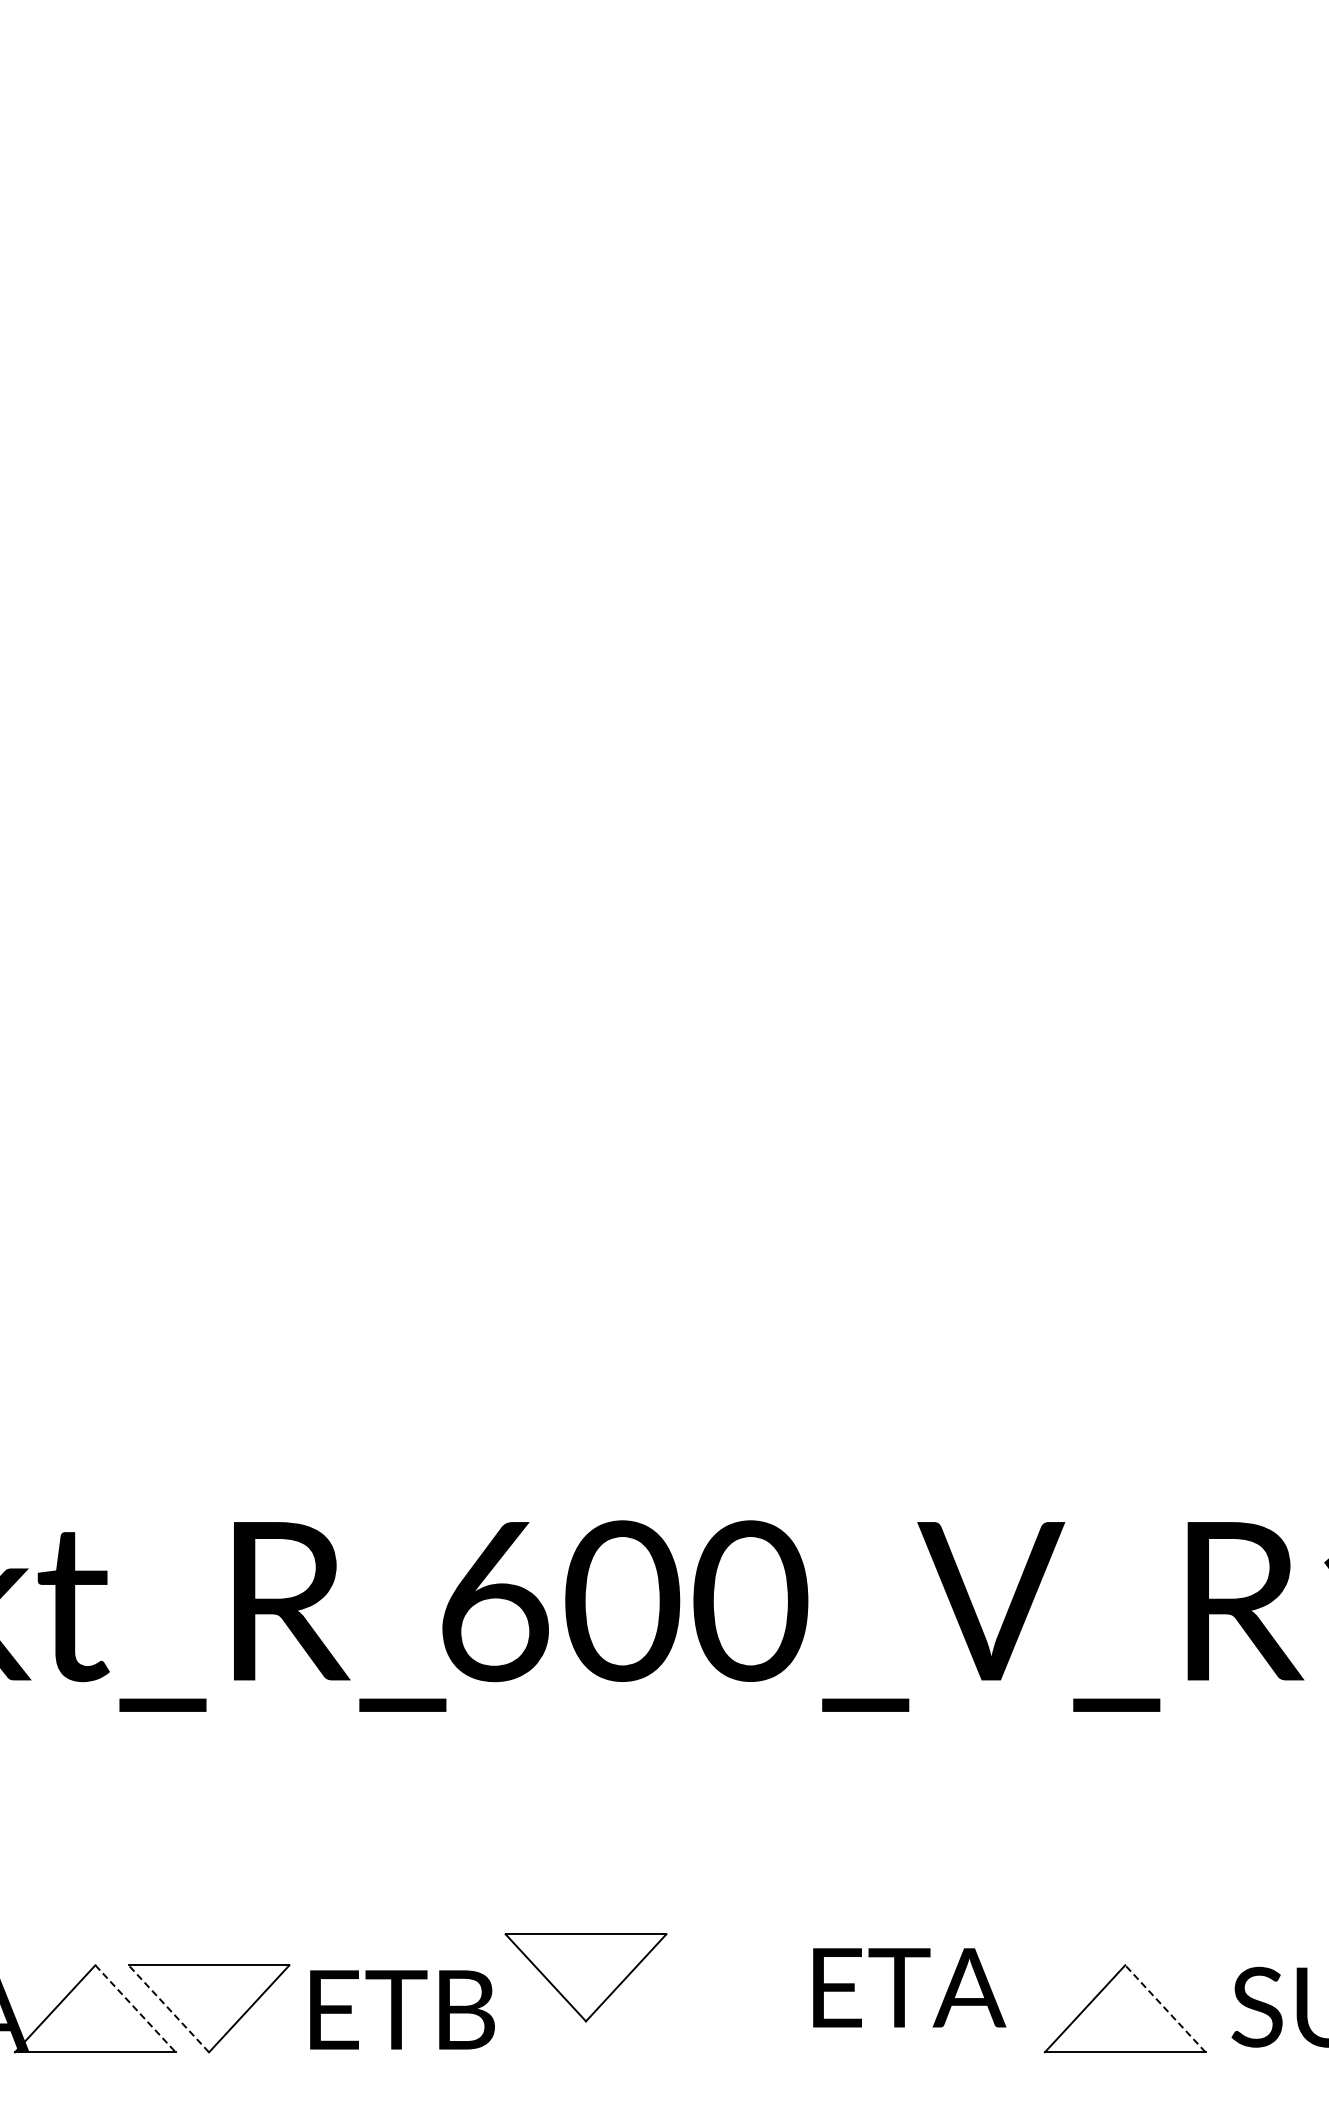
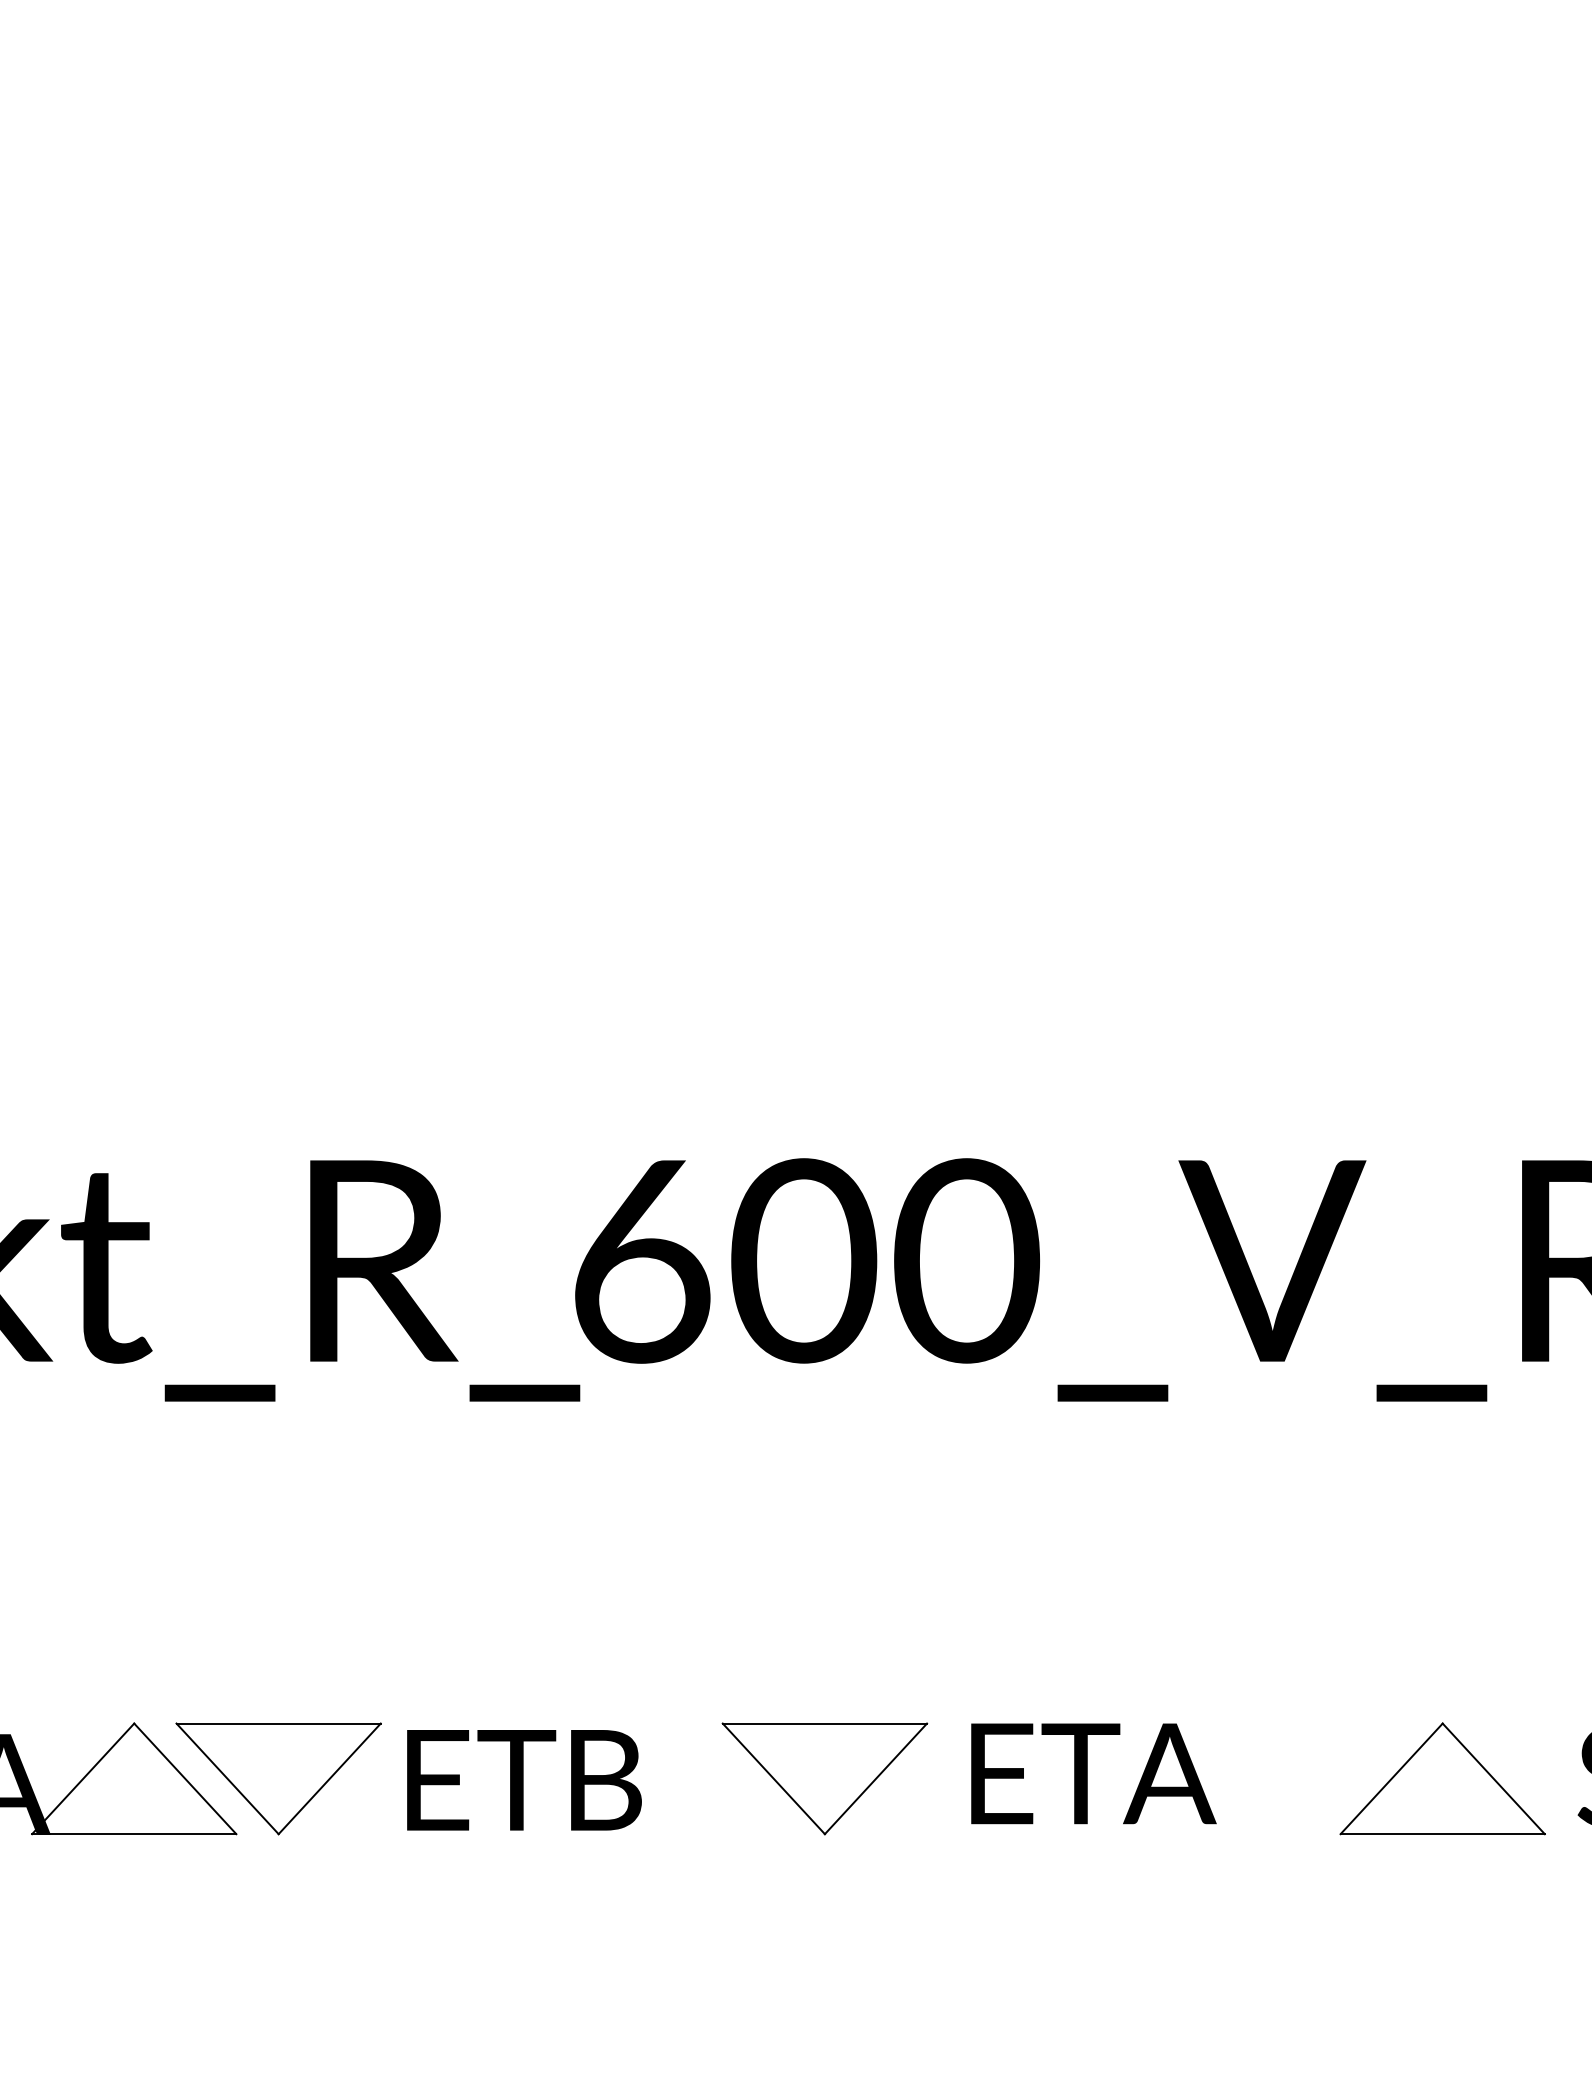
part: (585, 1977) -> (824, 1778), moved
text: (909, 1987) -> (1093, 1773), moved
line: (168, 2008) -> (227, 1778), dashed -> solid
line: (1165, 2008) -> (1493, 1778), dashed -> solid
line: (135, 2009) -> (185, 1779), dashed -> solid

